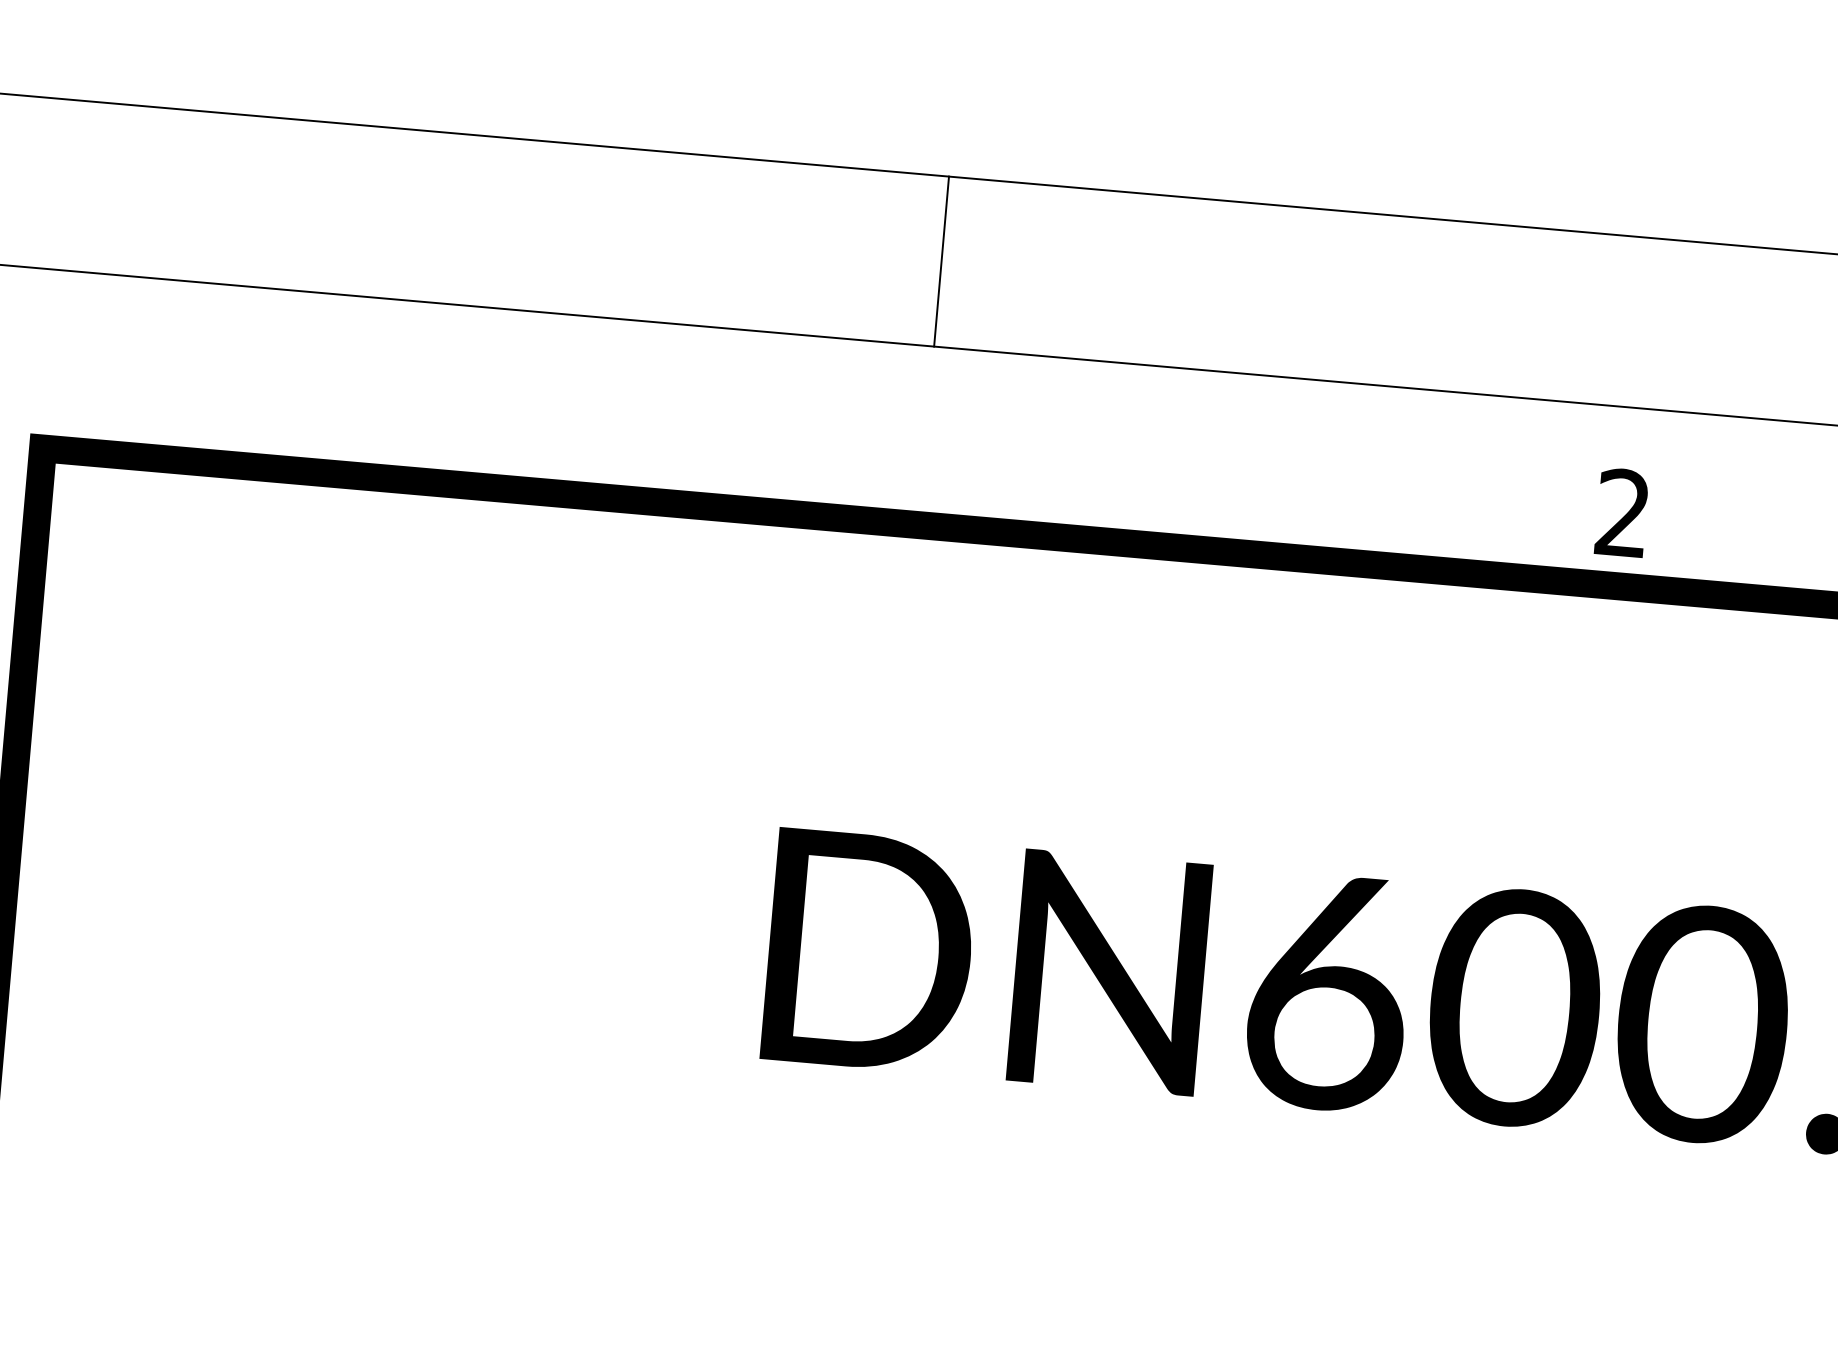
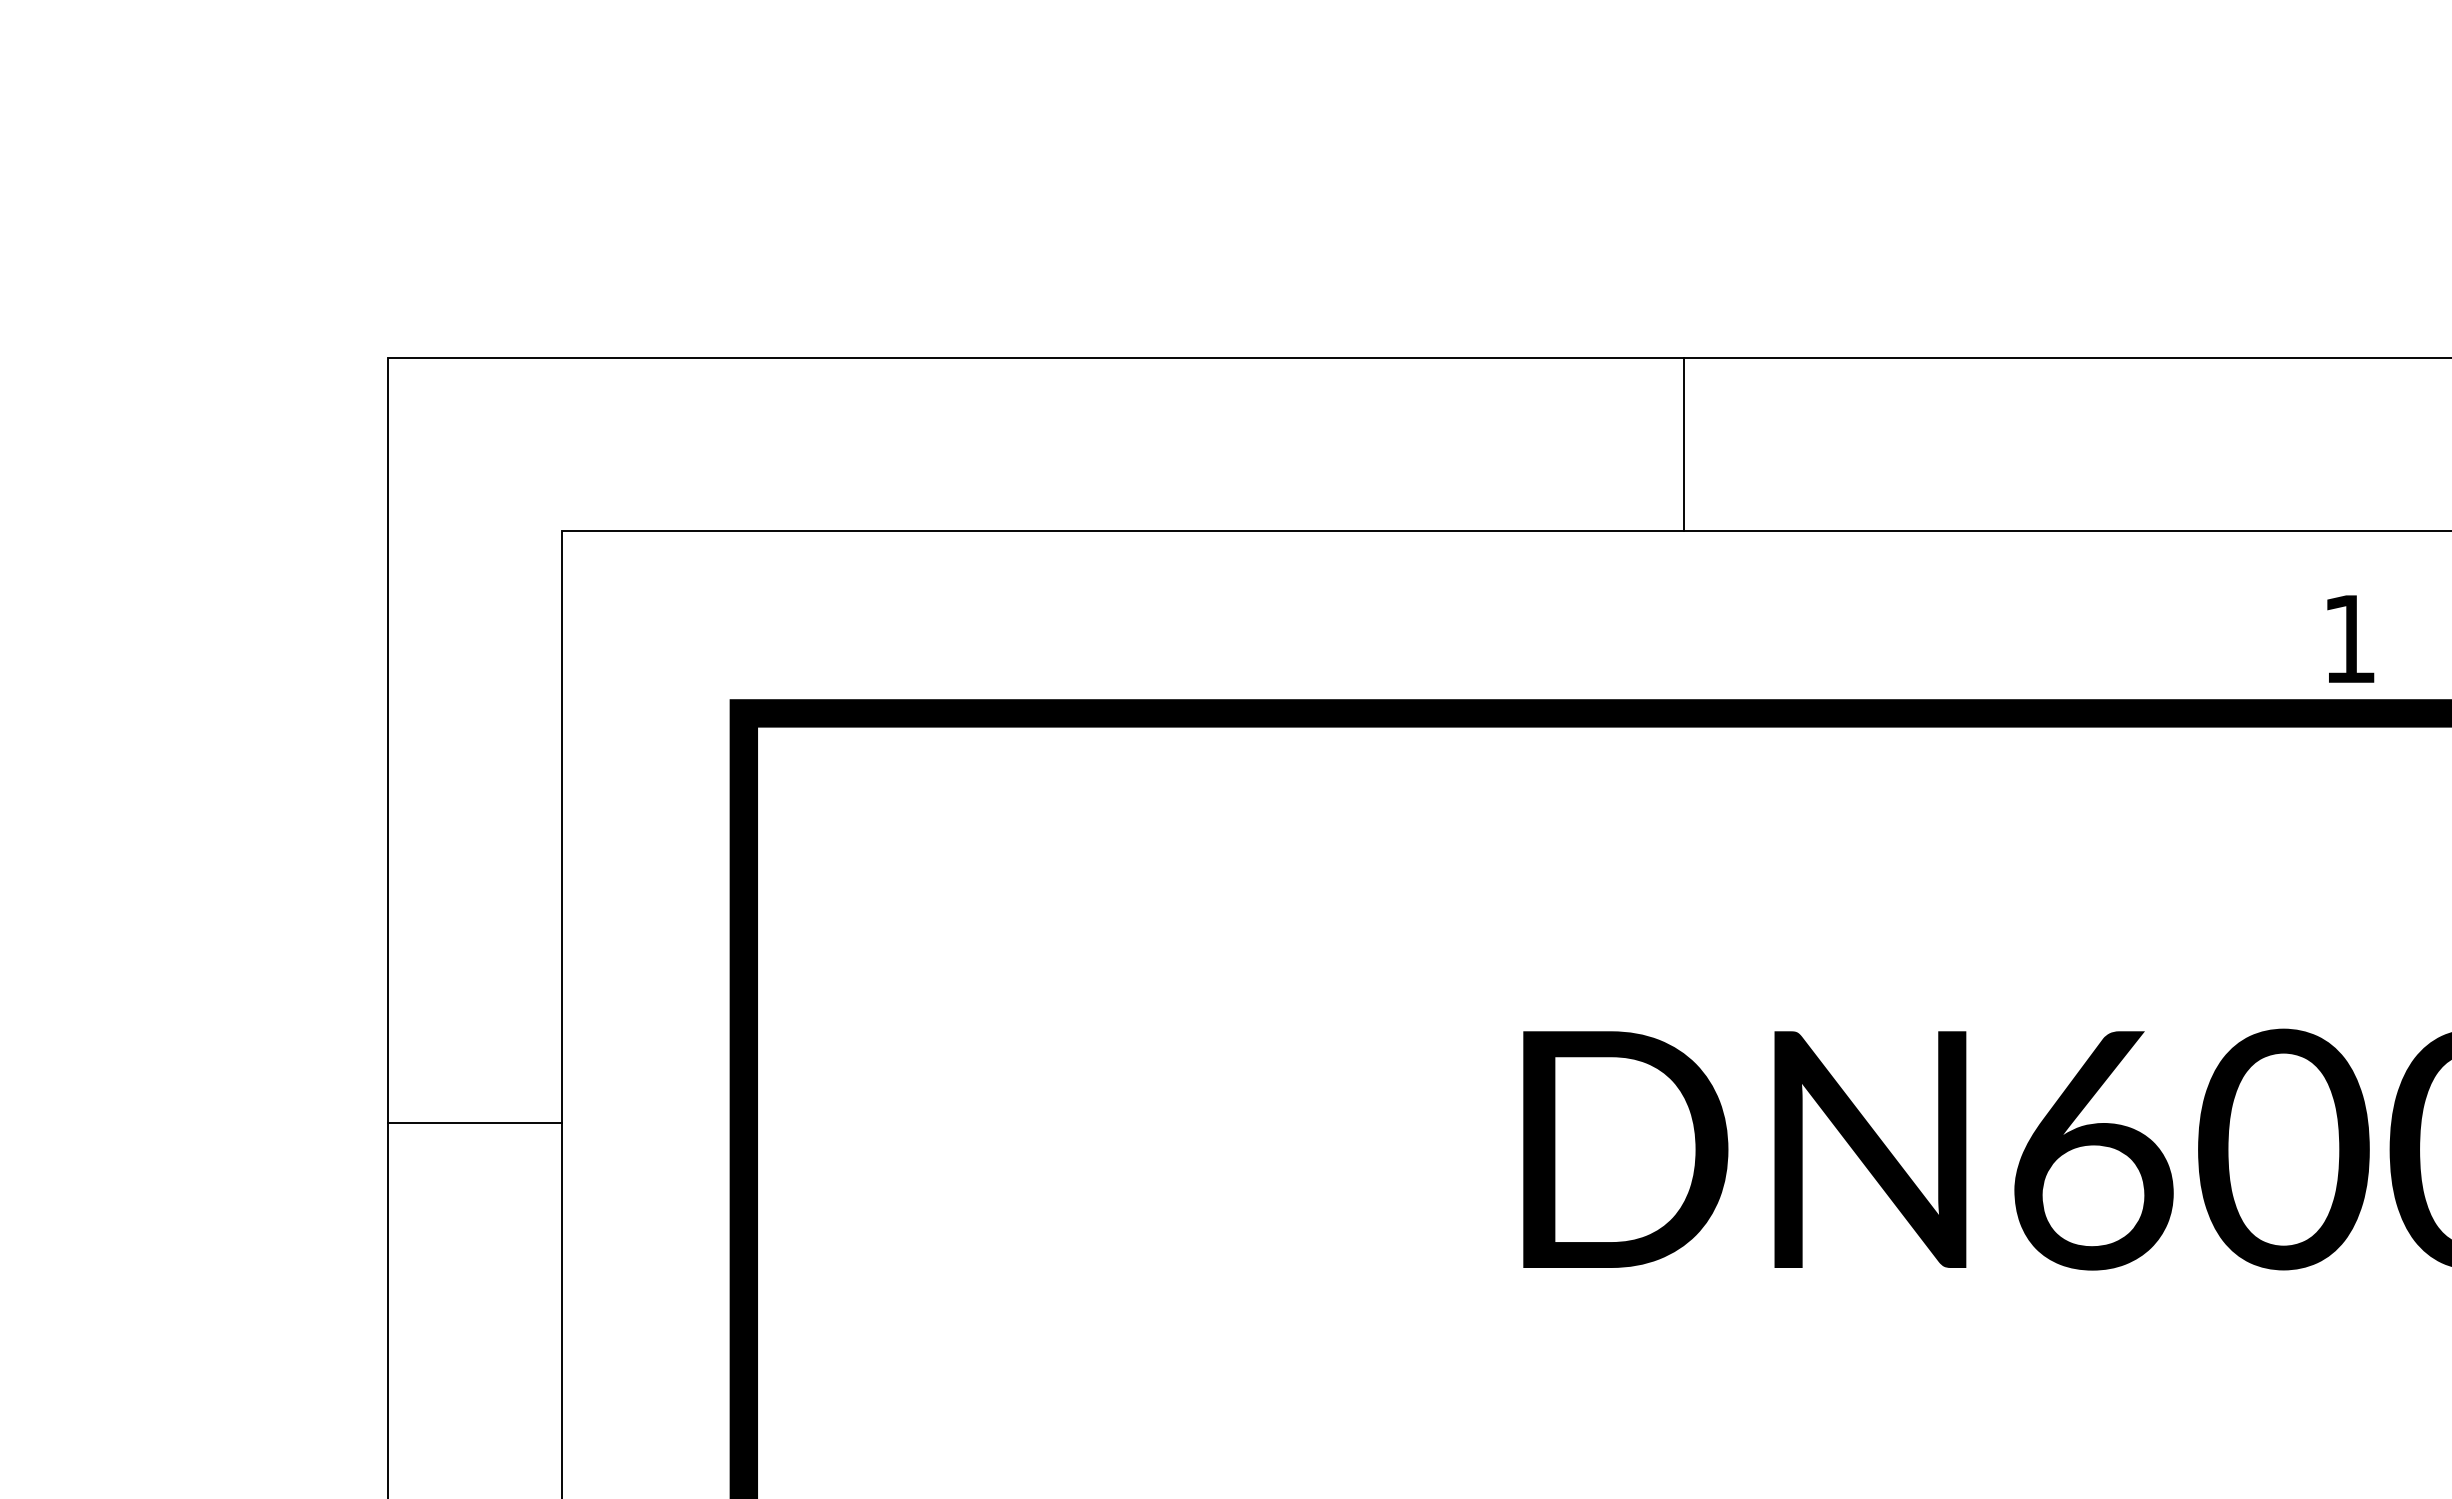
line: (941, 261) -> (1684, 444), moved
text: (1622, 511) -> (2348, 637), 2 -> 1

